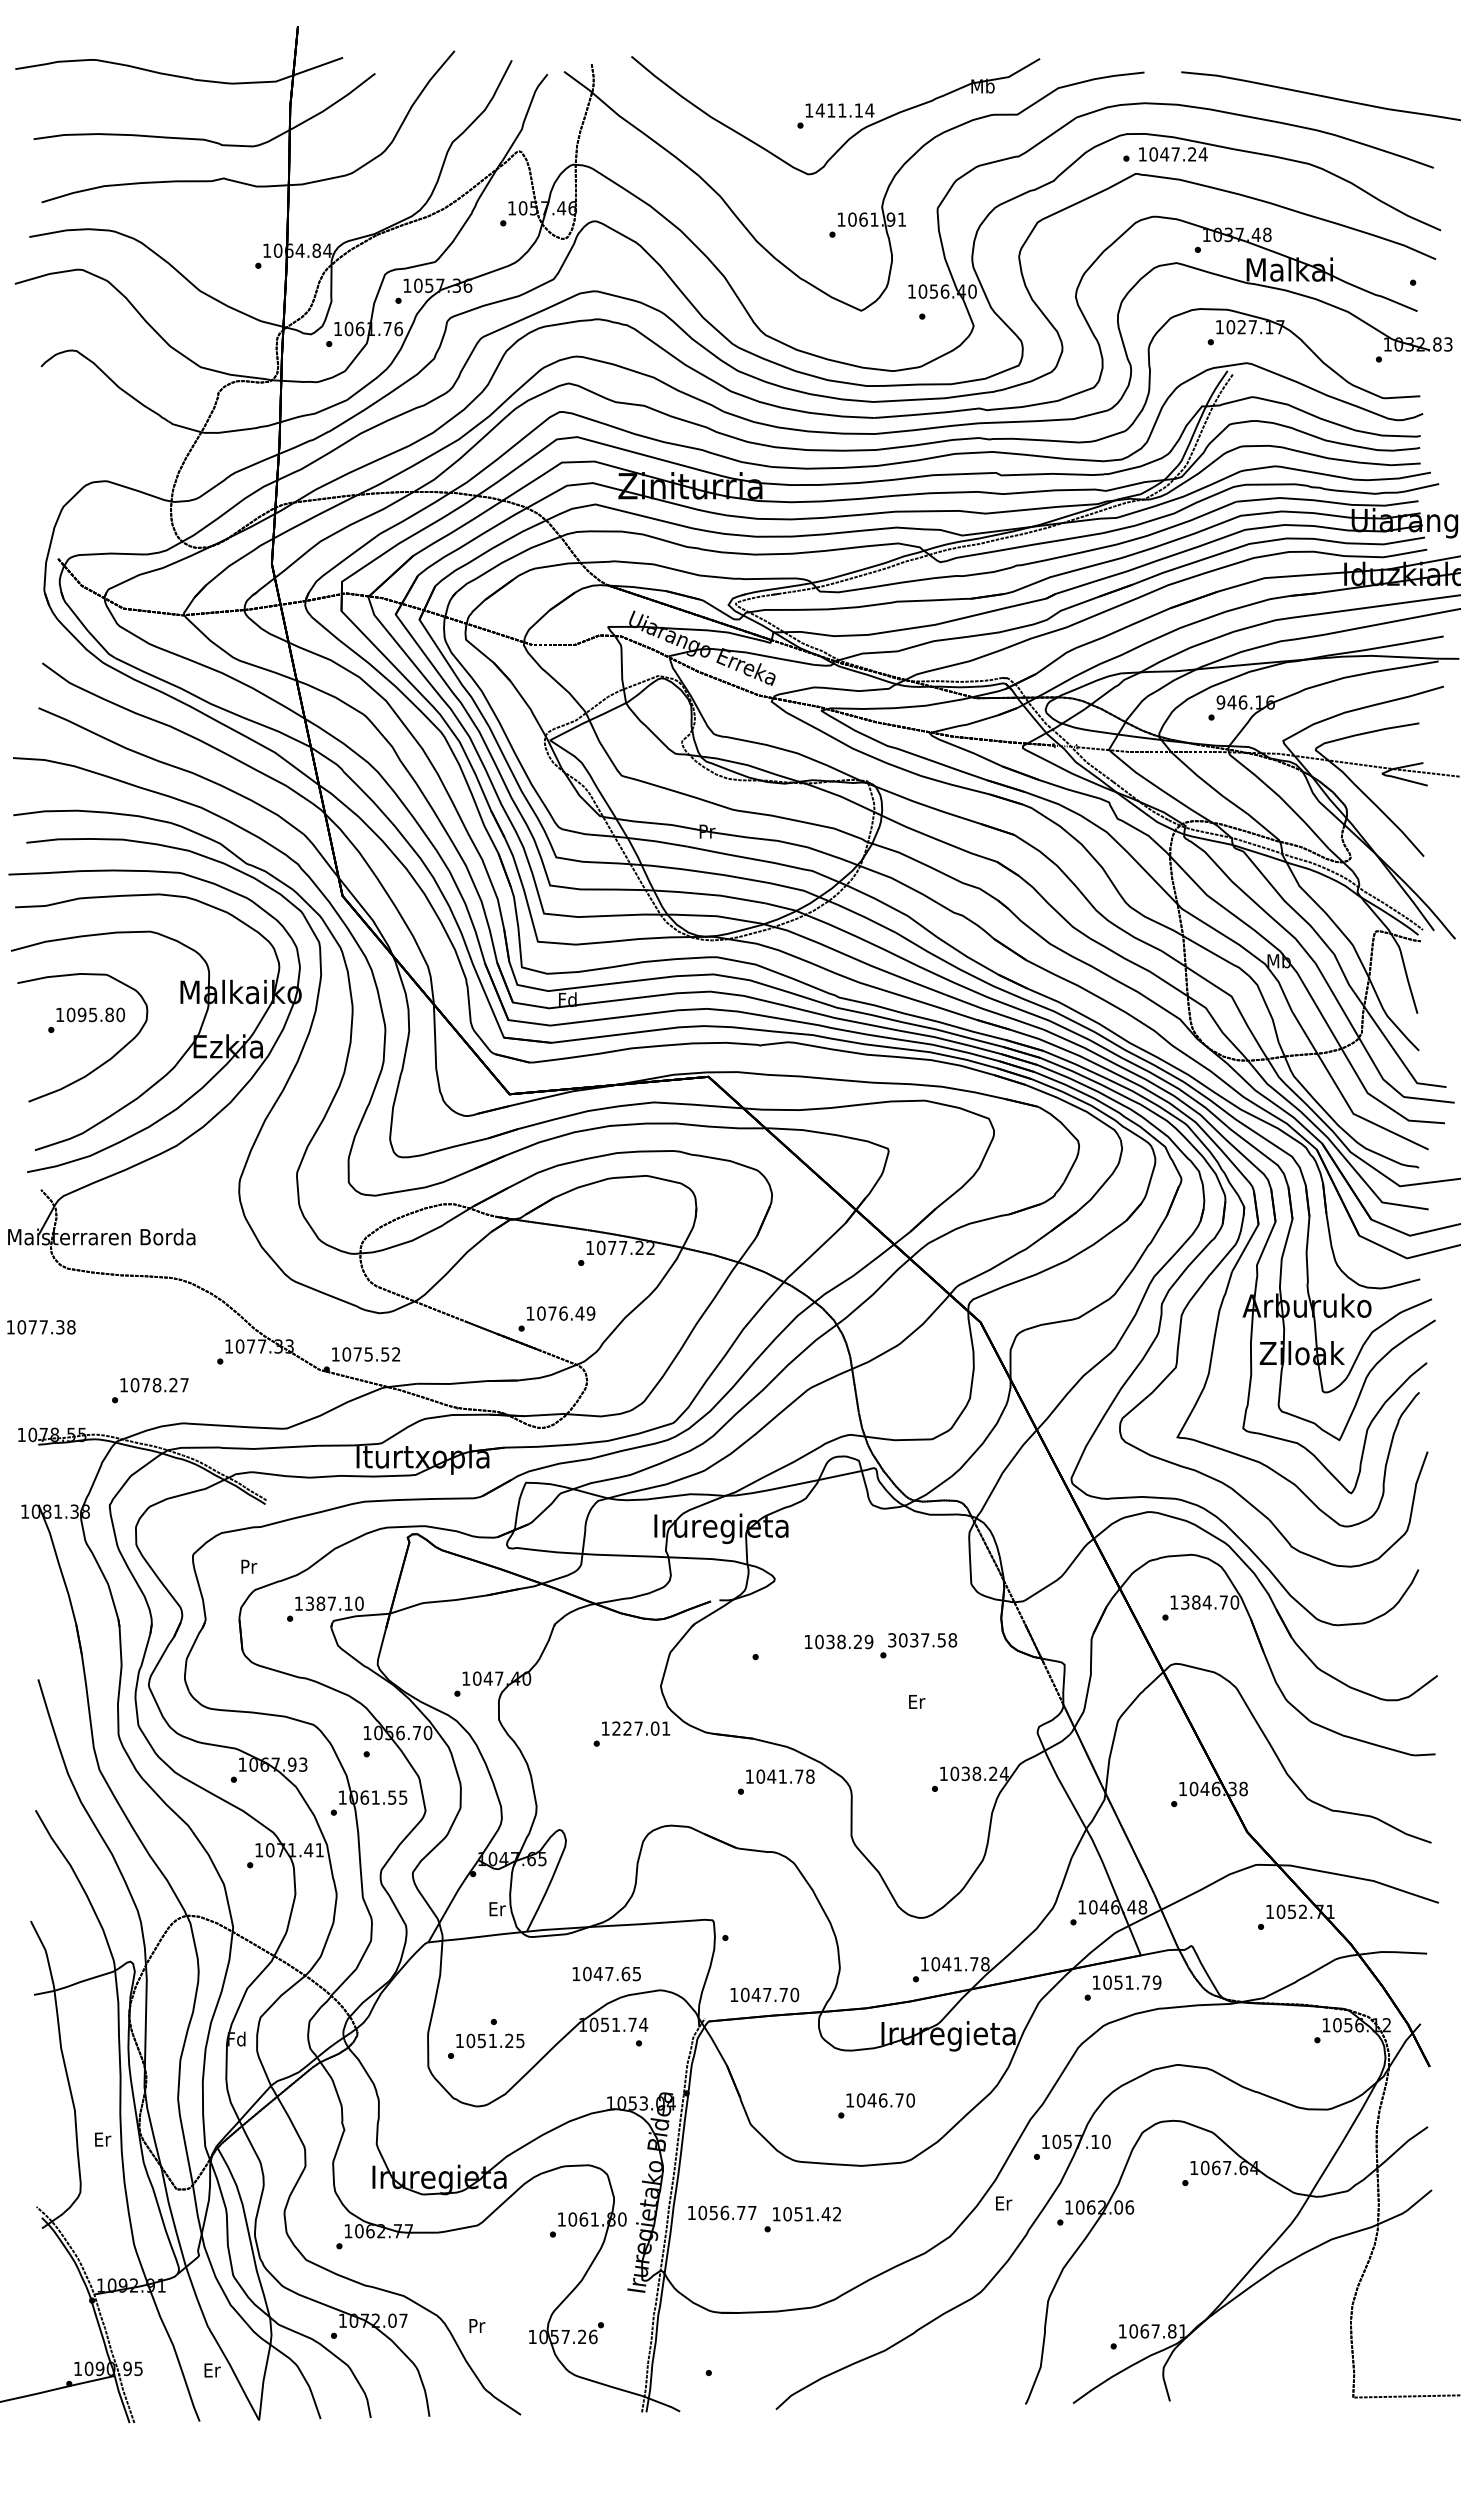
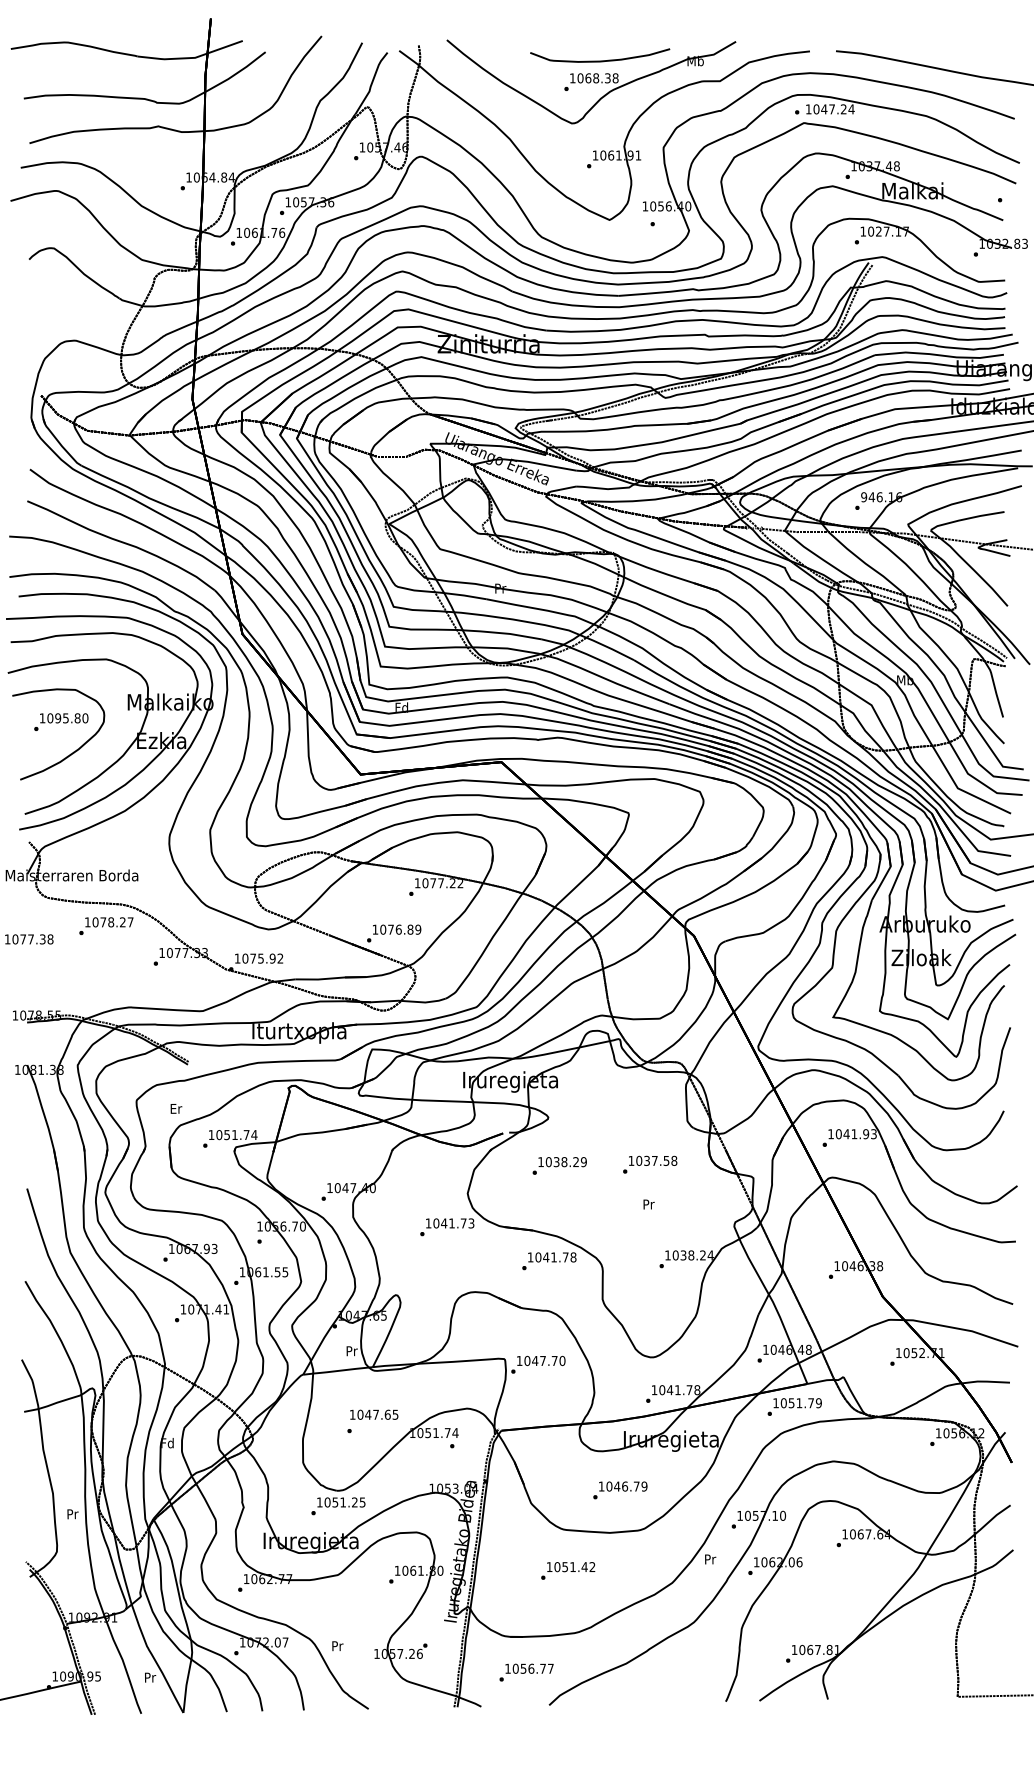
curve: (848, 85) -> (600, 60), added
text: (844, 110) -> (597, 78), 1411.14 -> 1068.38
text: (579, 1313) -> (410, 929), 1076.49 -> 1076.89
text: (385, 1354) -> (272, 958), 1075.52 -> 1075.92
text: (150, 1390) -> (106, 926), moved
text: (249, 1566) -> (176, 1108), Pr -> Er
text: (1210, 1602) -> (856, 1134), 1384.70 -> 1041.93
text: (334, 1603) -> (236, 1134), 1387.10 -> 1051.74
text: (892, 1640) -> (631, 1161), 3037.58 -> 1037.58
text: (839, 1641) -> (563, 1161), moved
text: (917, 1701) -> (649, 1204), Er -> Pr
text: (641, 1728) -> (454, 1223), 1227.01 -> 1041.73
text: (497, 1909) -> (352, 1351), Er -> Pr
text: (606, 1973) -> (374, 1414), moved
text: (764, 1994) -> (541, 1360), moved
text: (486, 2045) -> (338, 1505), moved
text: (910, 2100) -> (644, 1486), 1046.70 -> 1046.79
text: (103, 2139) -> (73, 1514), Er -> Pr
text: (1004, 2203) -> (710, 1559), Er -> Pr
text: (722, 2212) -> (529, 1668), moved
text: (212, 2370) -> (150, 1677), Er -> Pr

